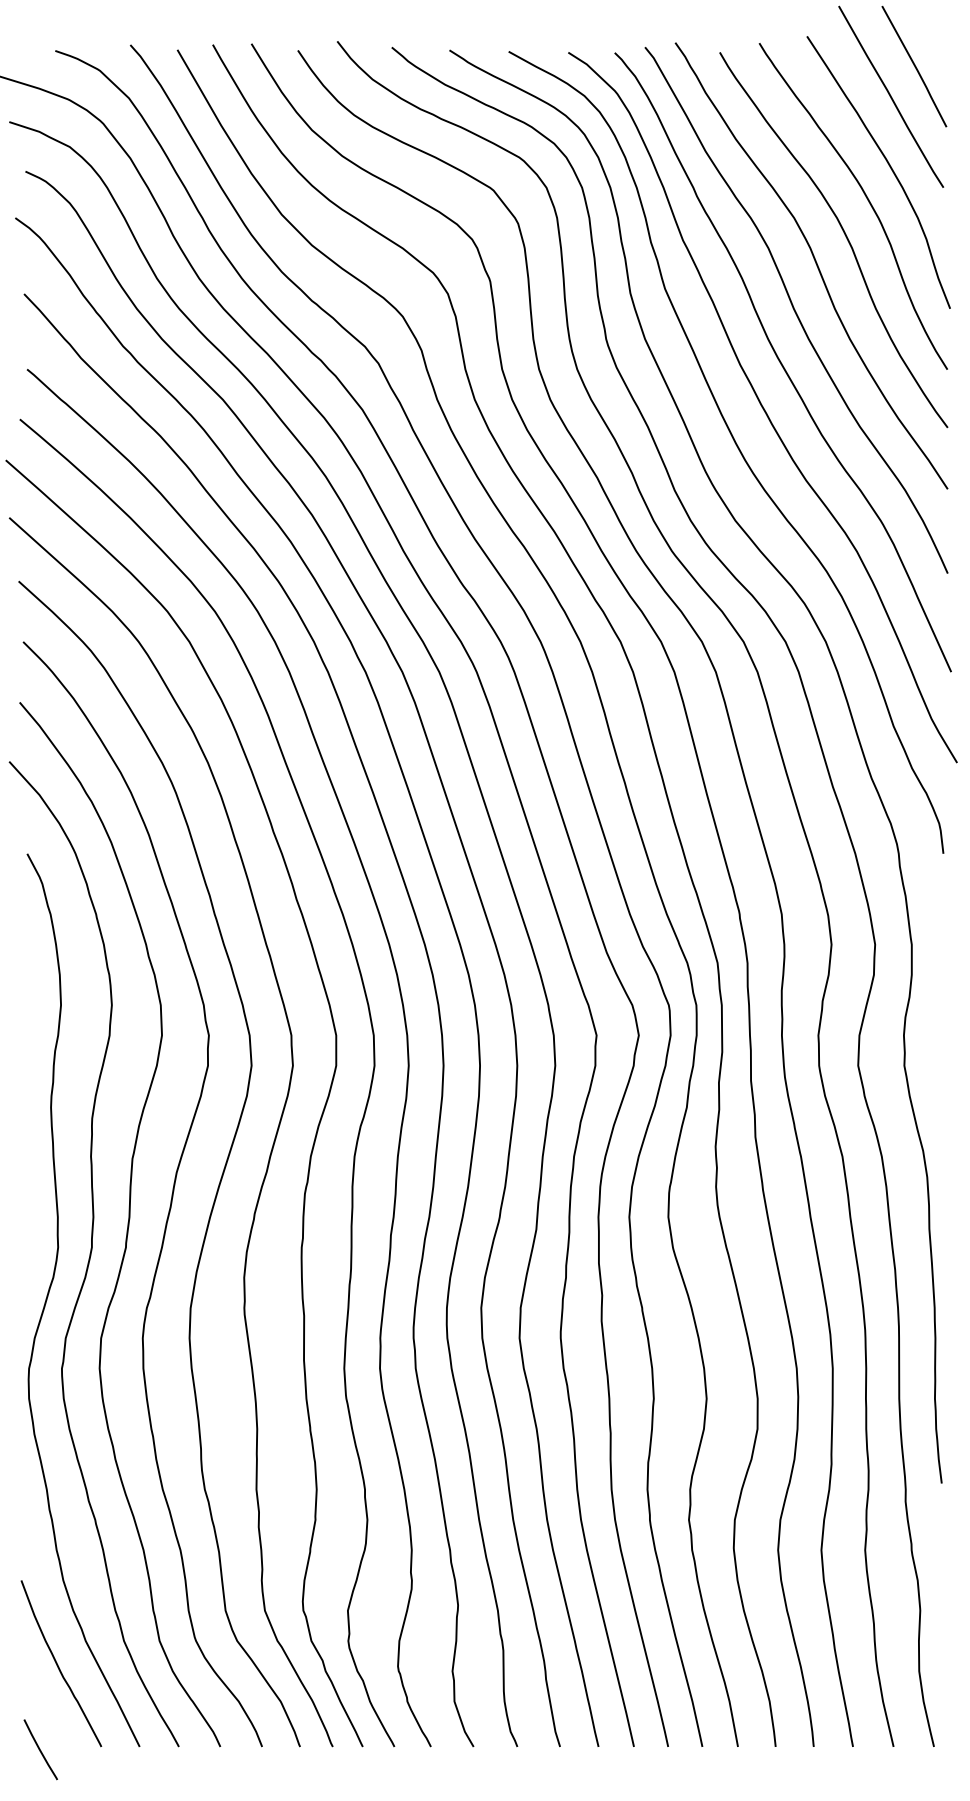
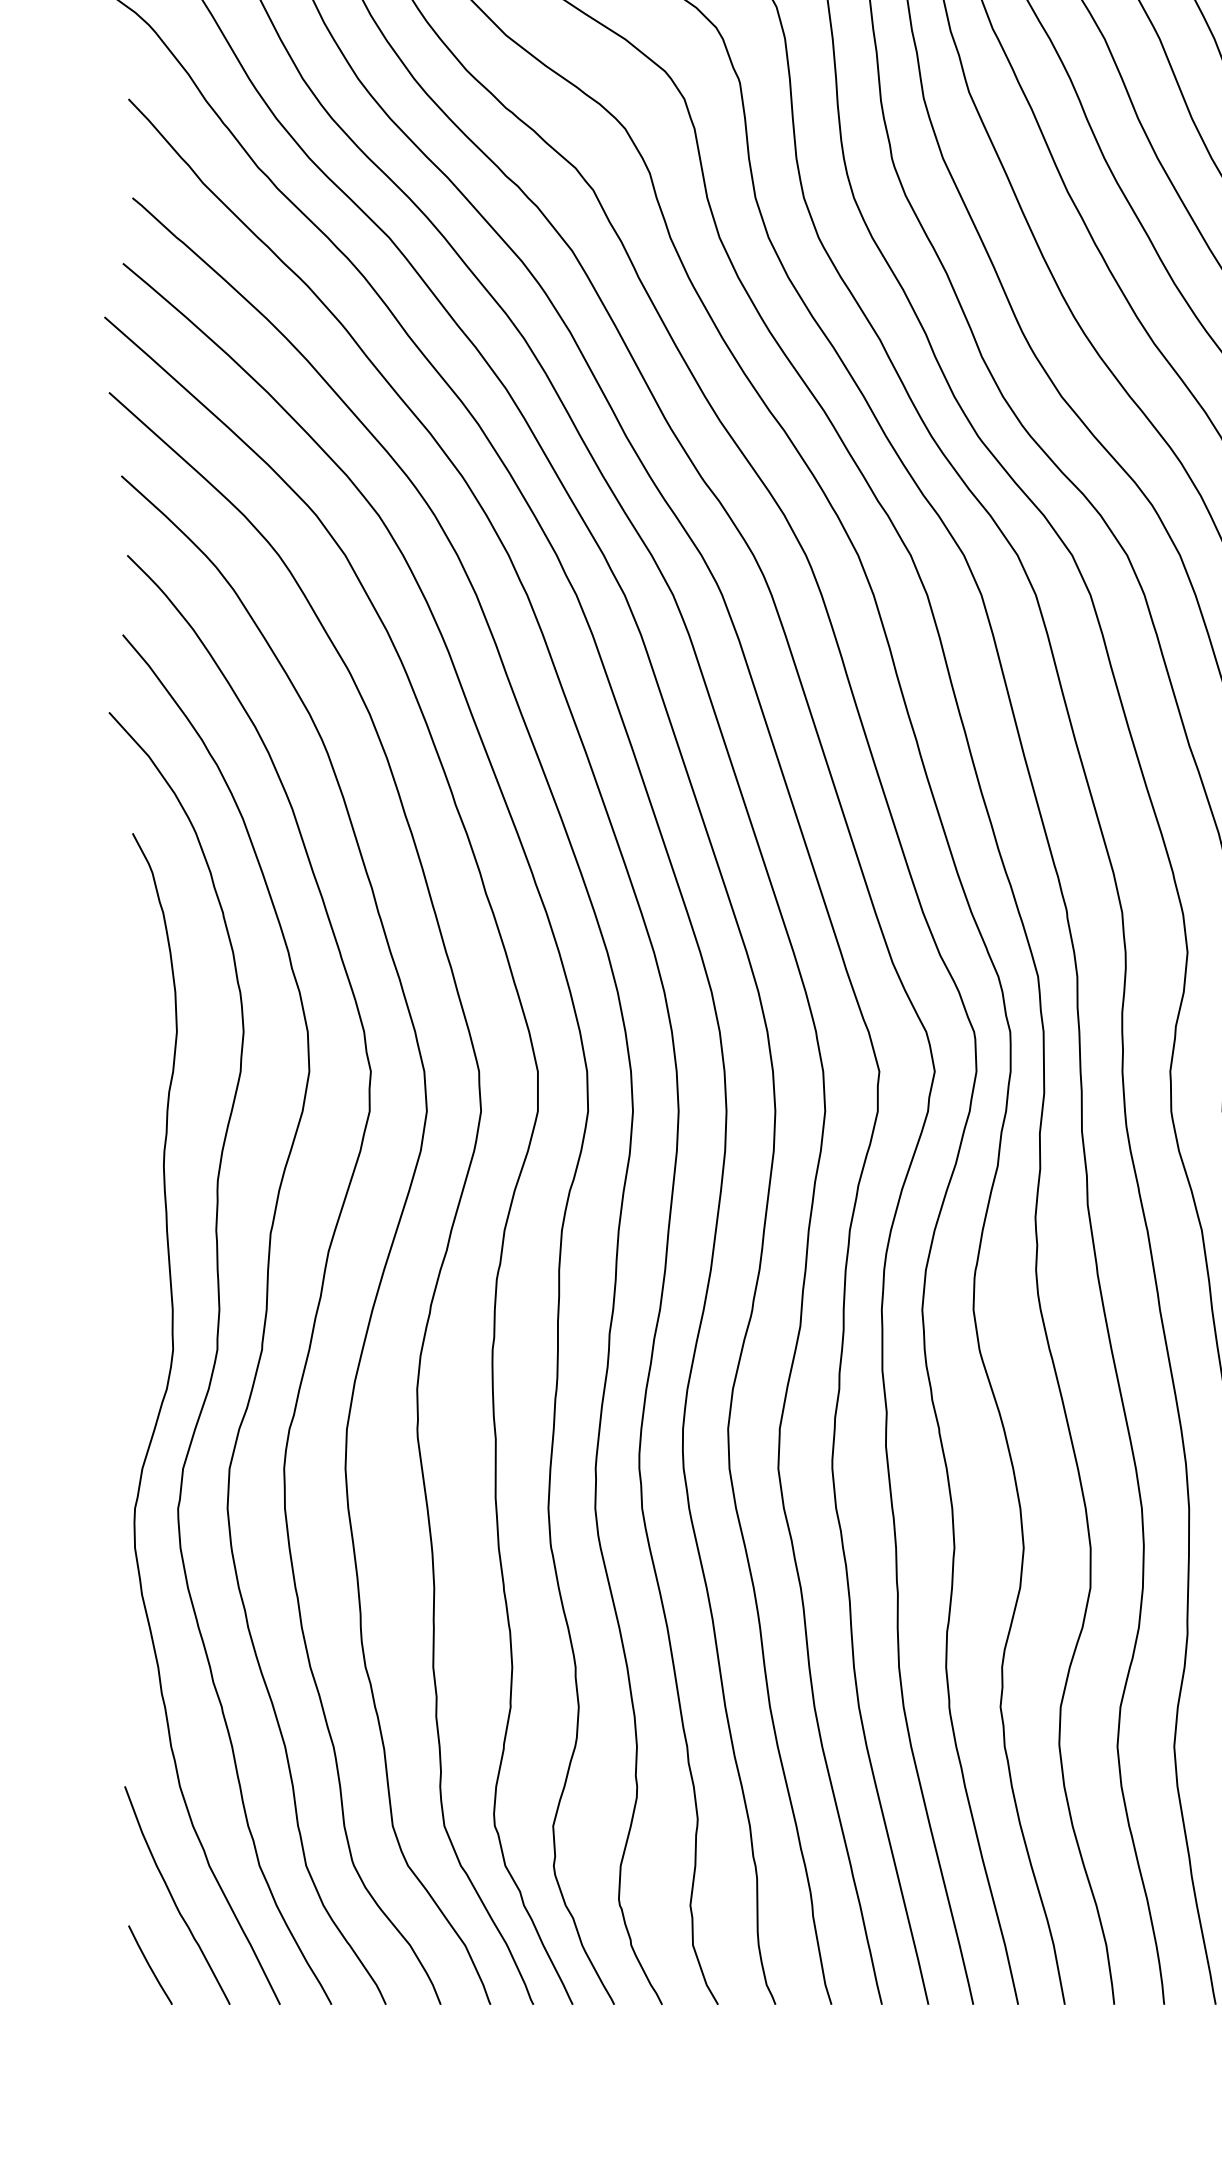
line: (40, 1749) -> (149, 1964), moved

